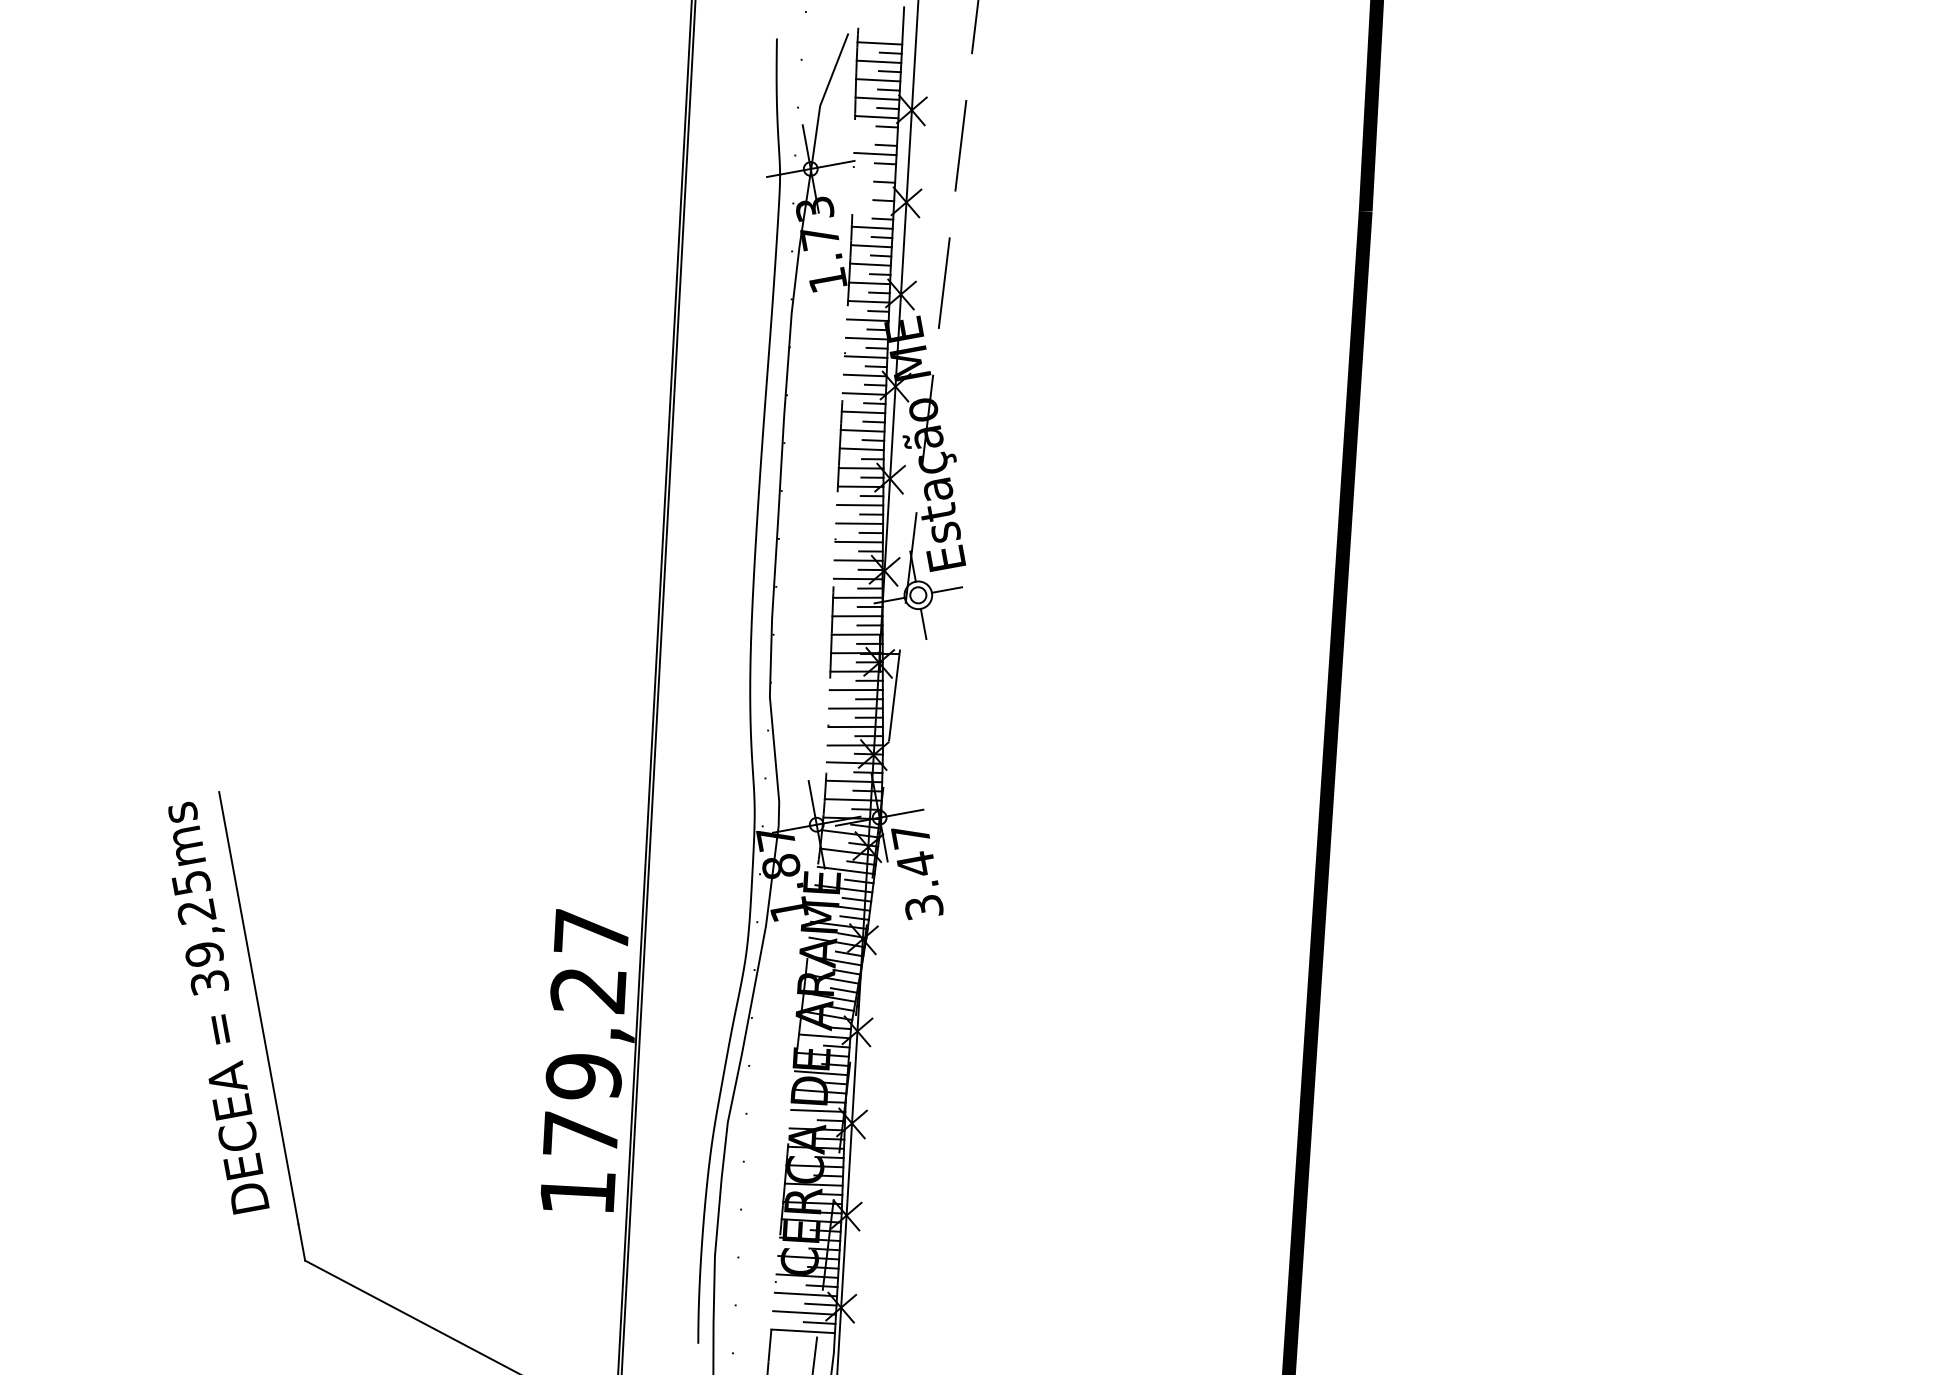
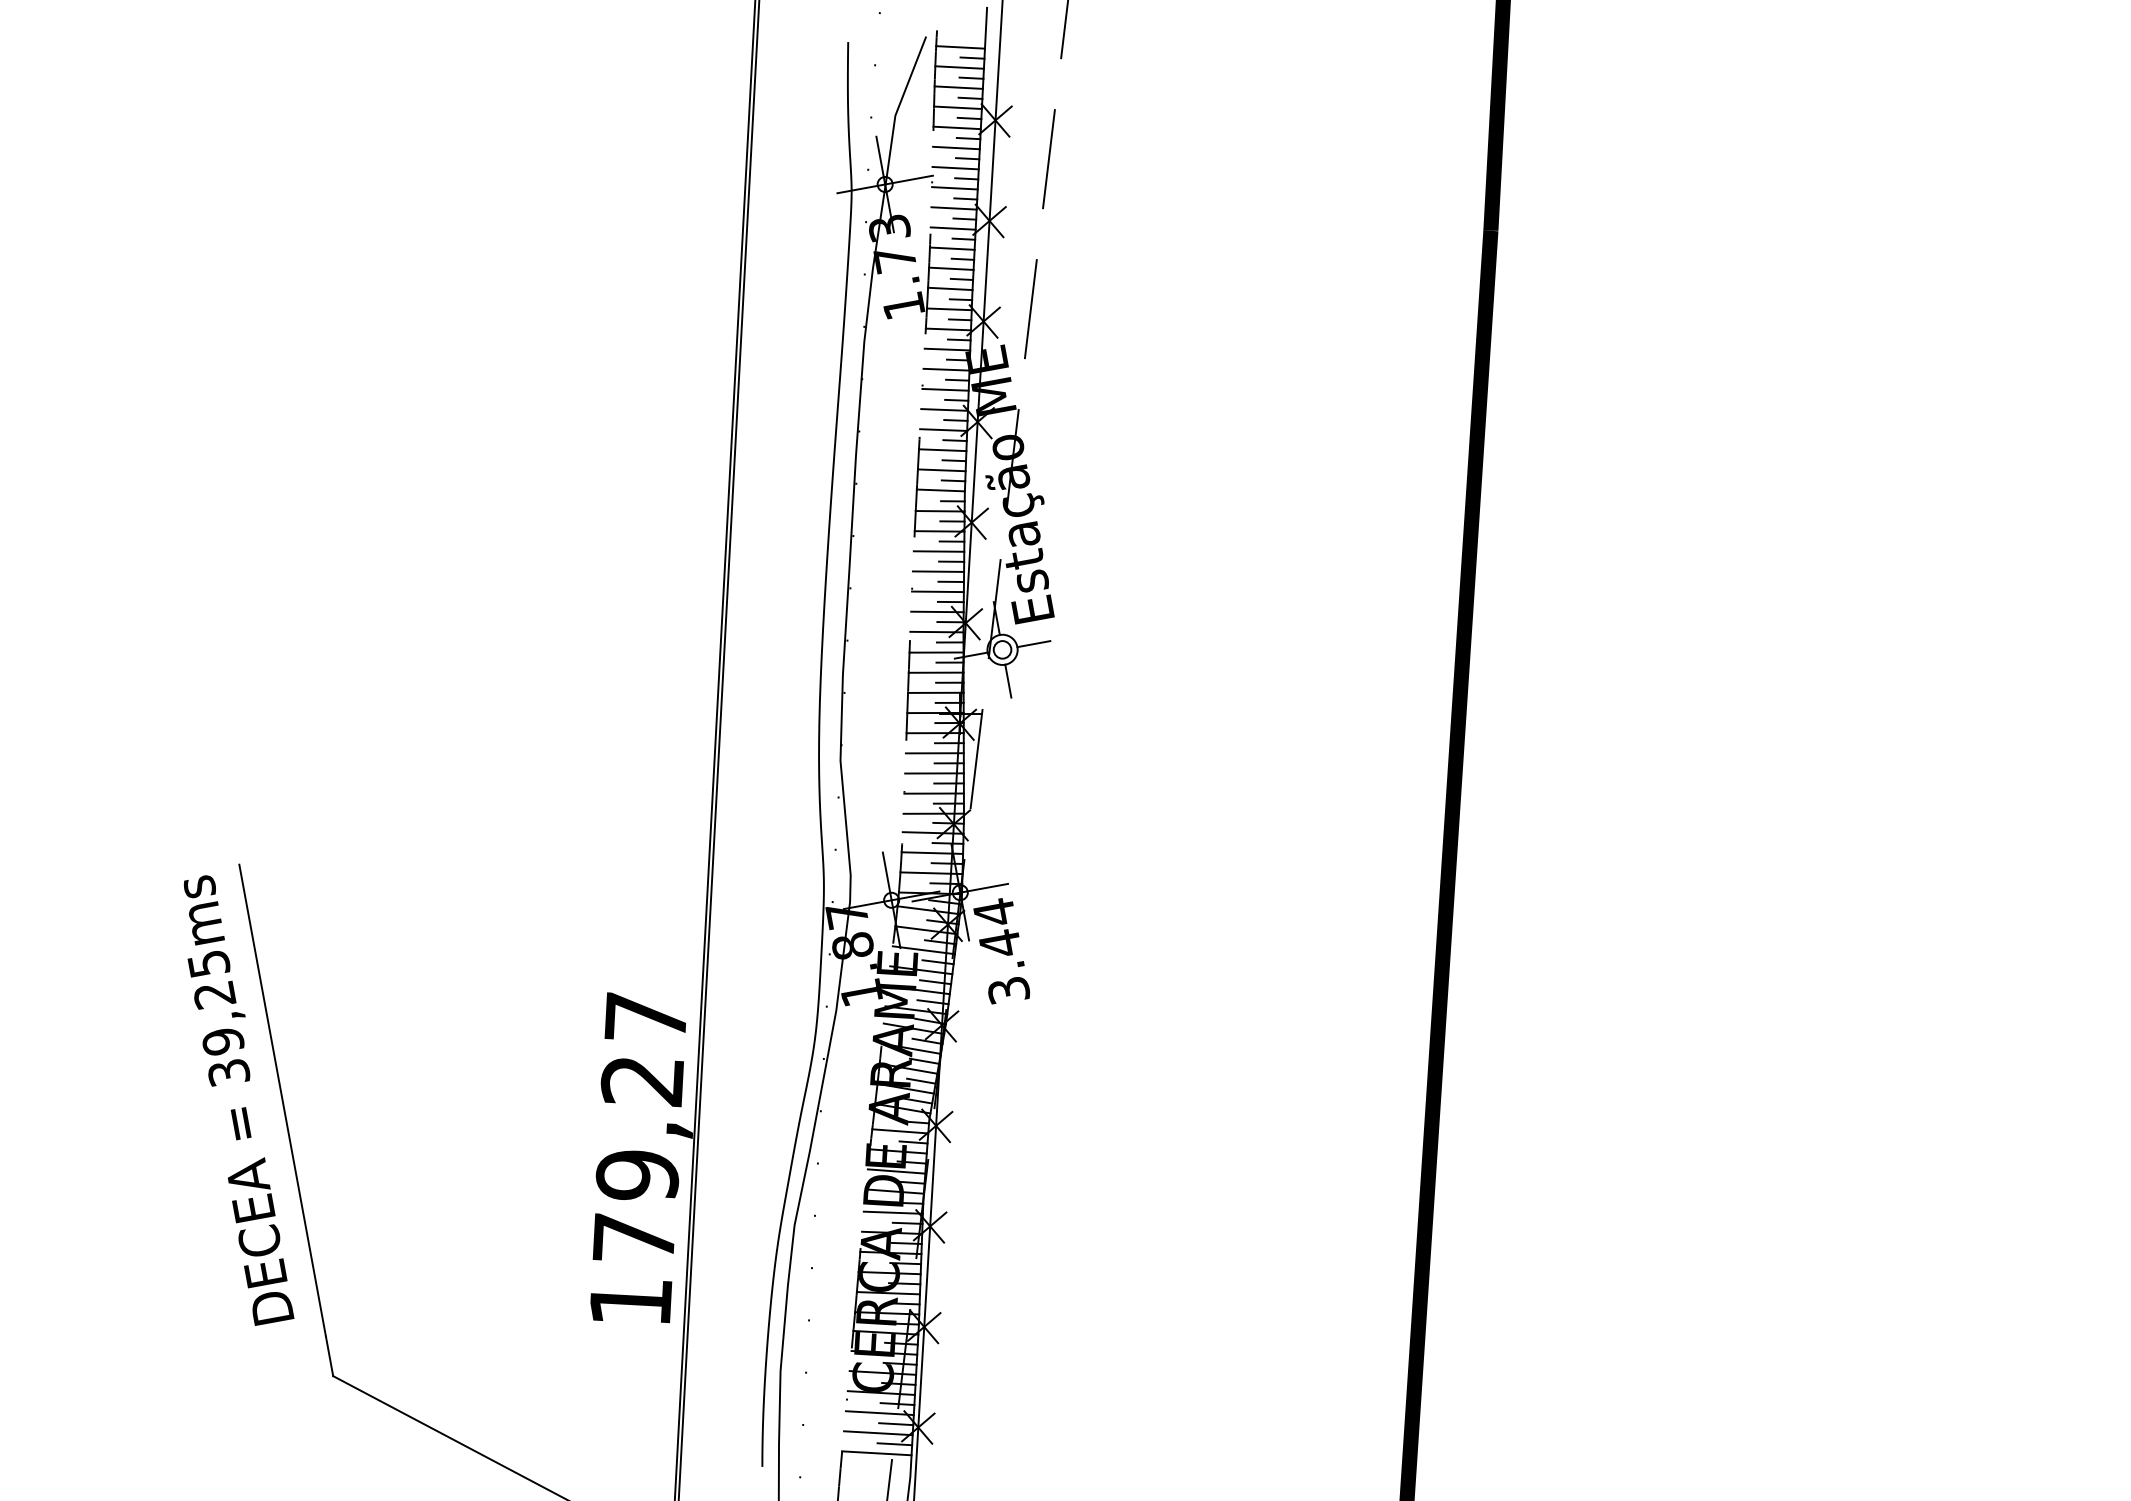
line: (875, 135) -> (955, 147), added
line: (874, 172) -> (954, 188), added
line: (873, 190) -> (953, 207), added
line: (872, 209) -> (952, 228), added
text: (910, 835) -> (994, 912), 3.47 -> 3.44

